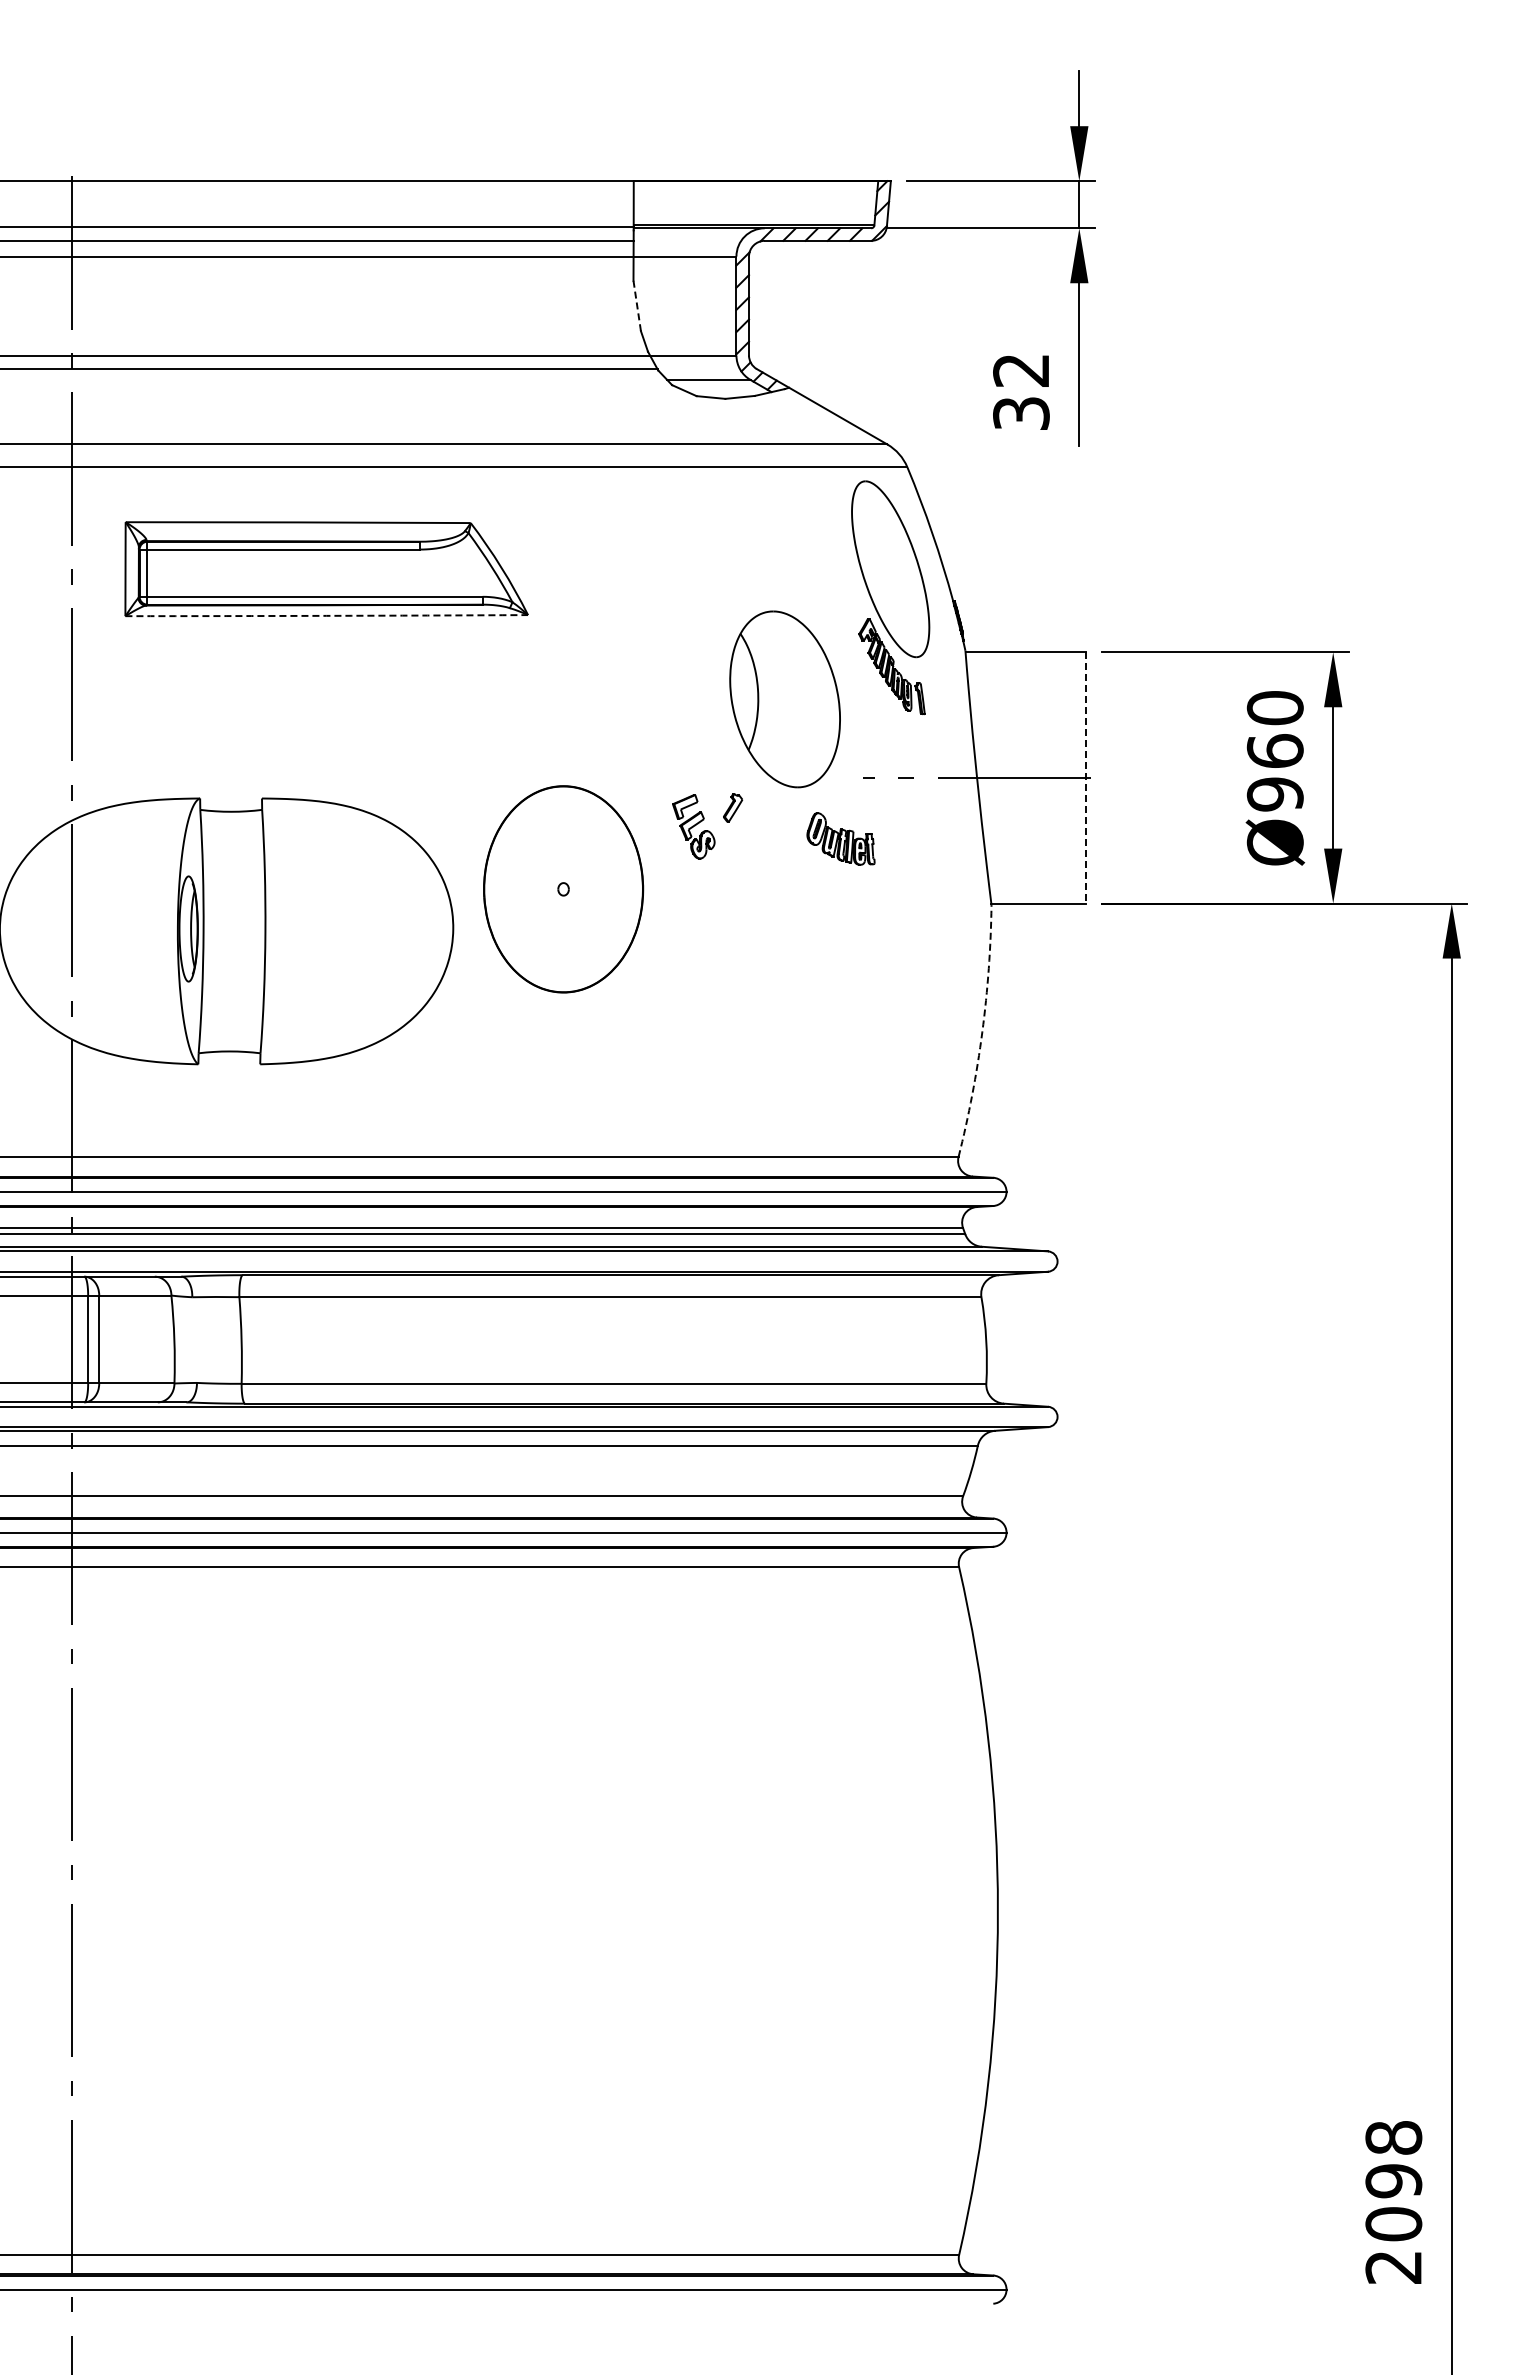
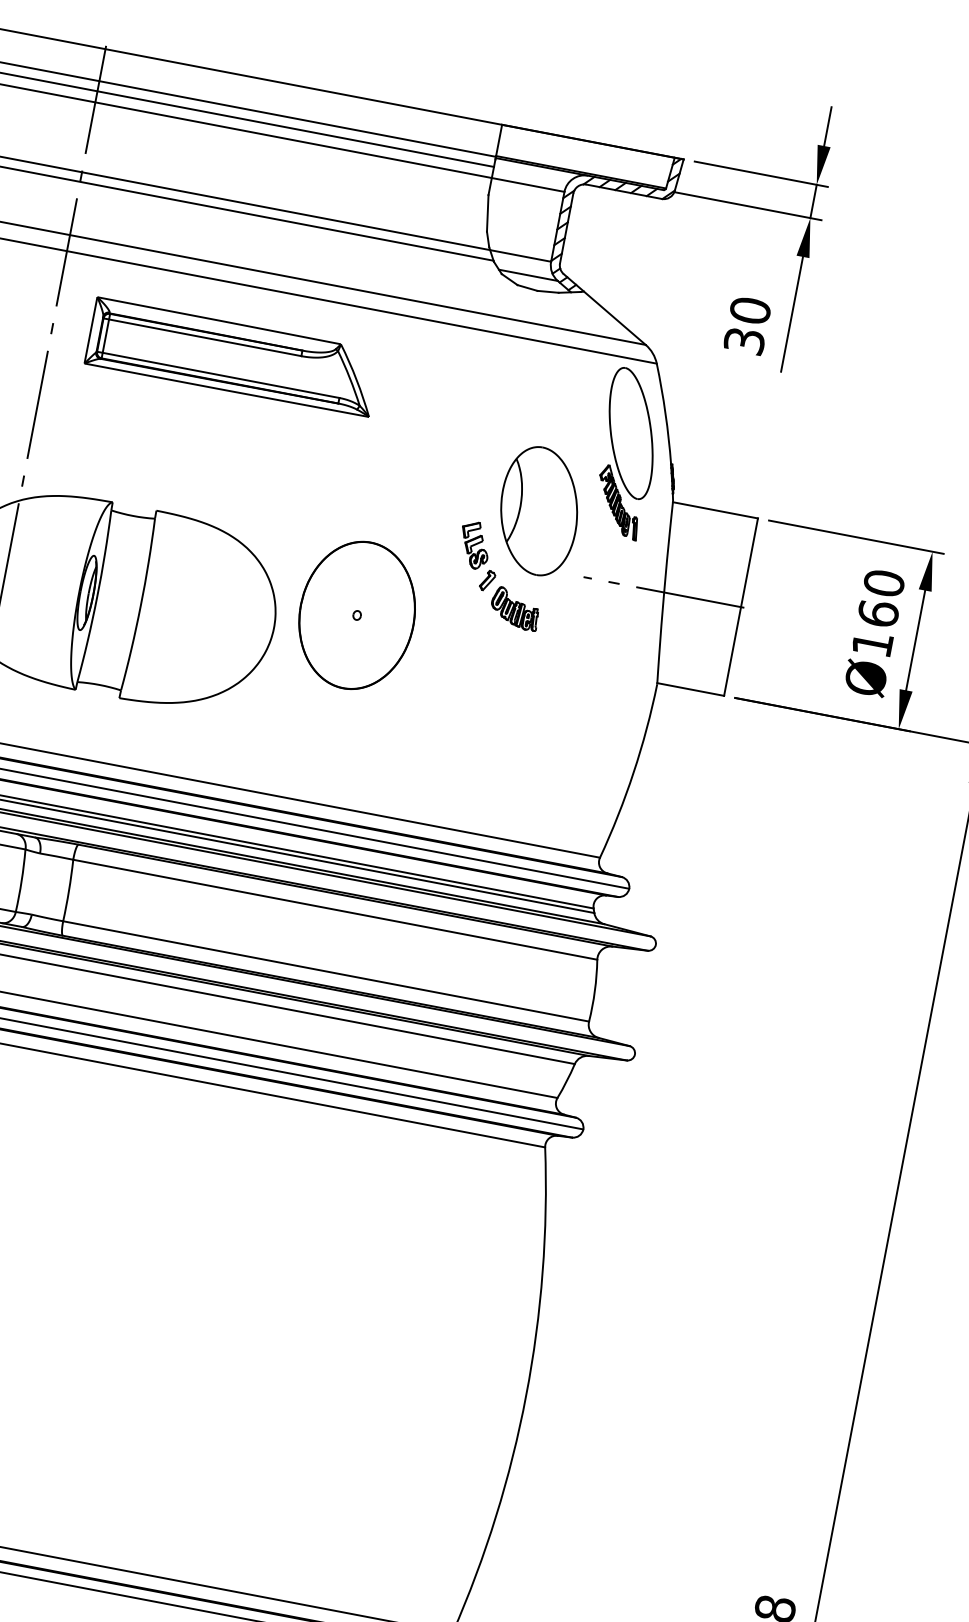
line: (637, 306) -> (487, 213), dashed -> solid
text: (1021, 370) -> (750, 310), 32 -> 30
arc: (326, 615) -> (226, 390), dashed -> solid
line: (1085, 777) -> (740, 606), dashed -> solid
text: (1274, 794) -> (871, 644), Ø960 -> Ø160
part: (693, 826) -> (474, 545), moved
part: (840, 838) -> (515, 608), moved
arc: (982, 1032) -> (633, 772), dashed -> solid

